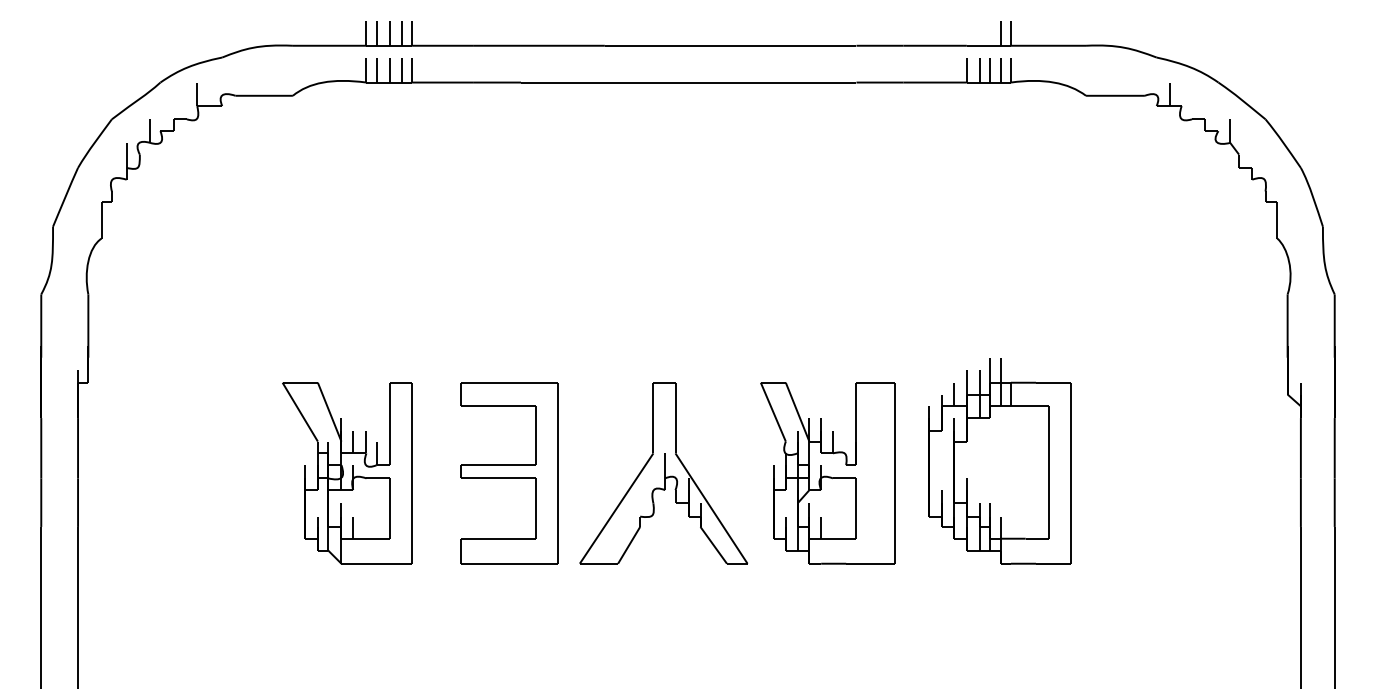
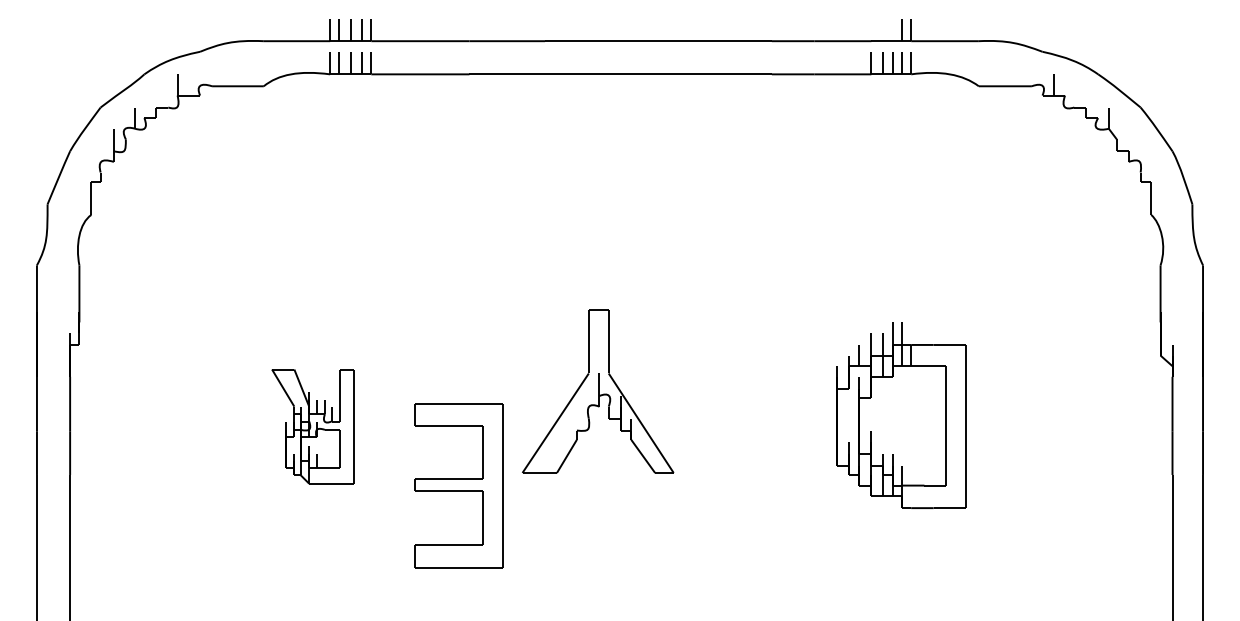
part: (347, 473) -> (313, 426), size x0.7
part: (509, 473) -> (459, 486), moved
part: (663, 473) -> (597, 391), moved
part: (827, 473) -> (745, 426), removed

